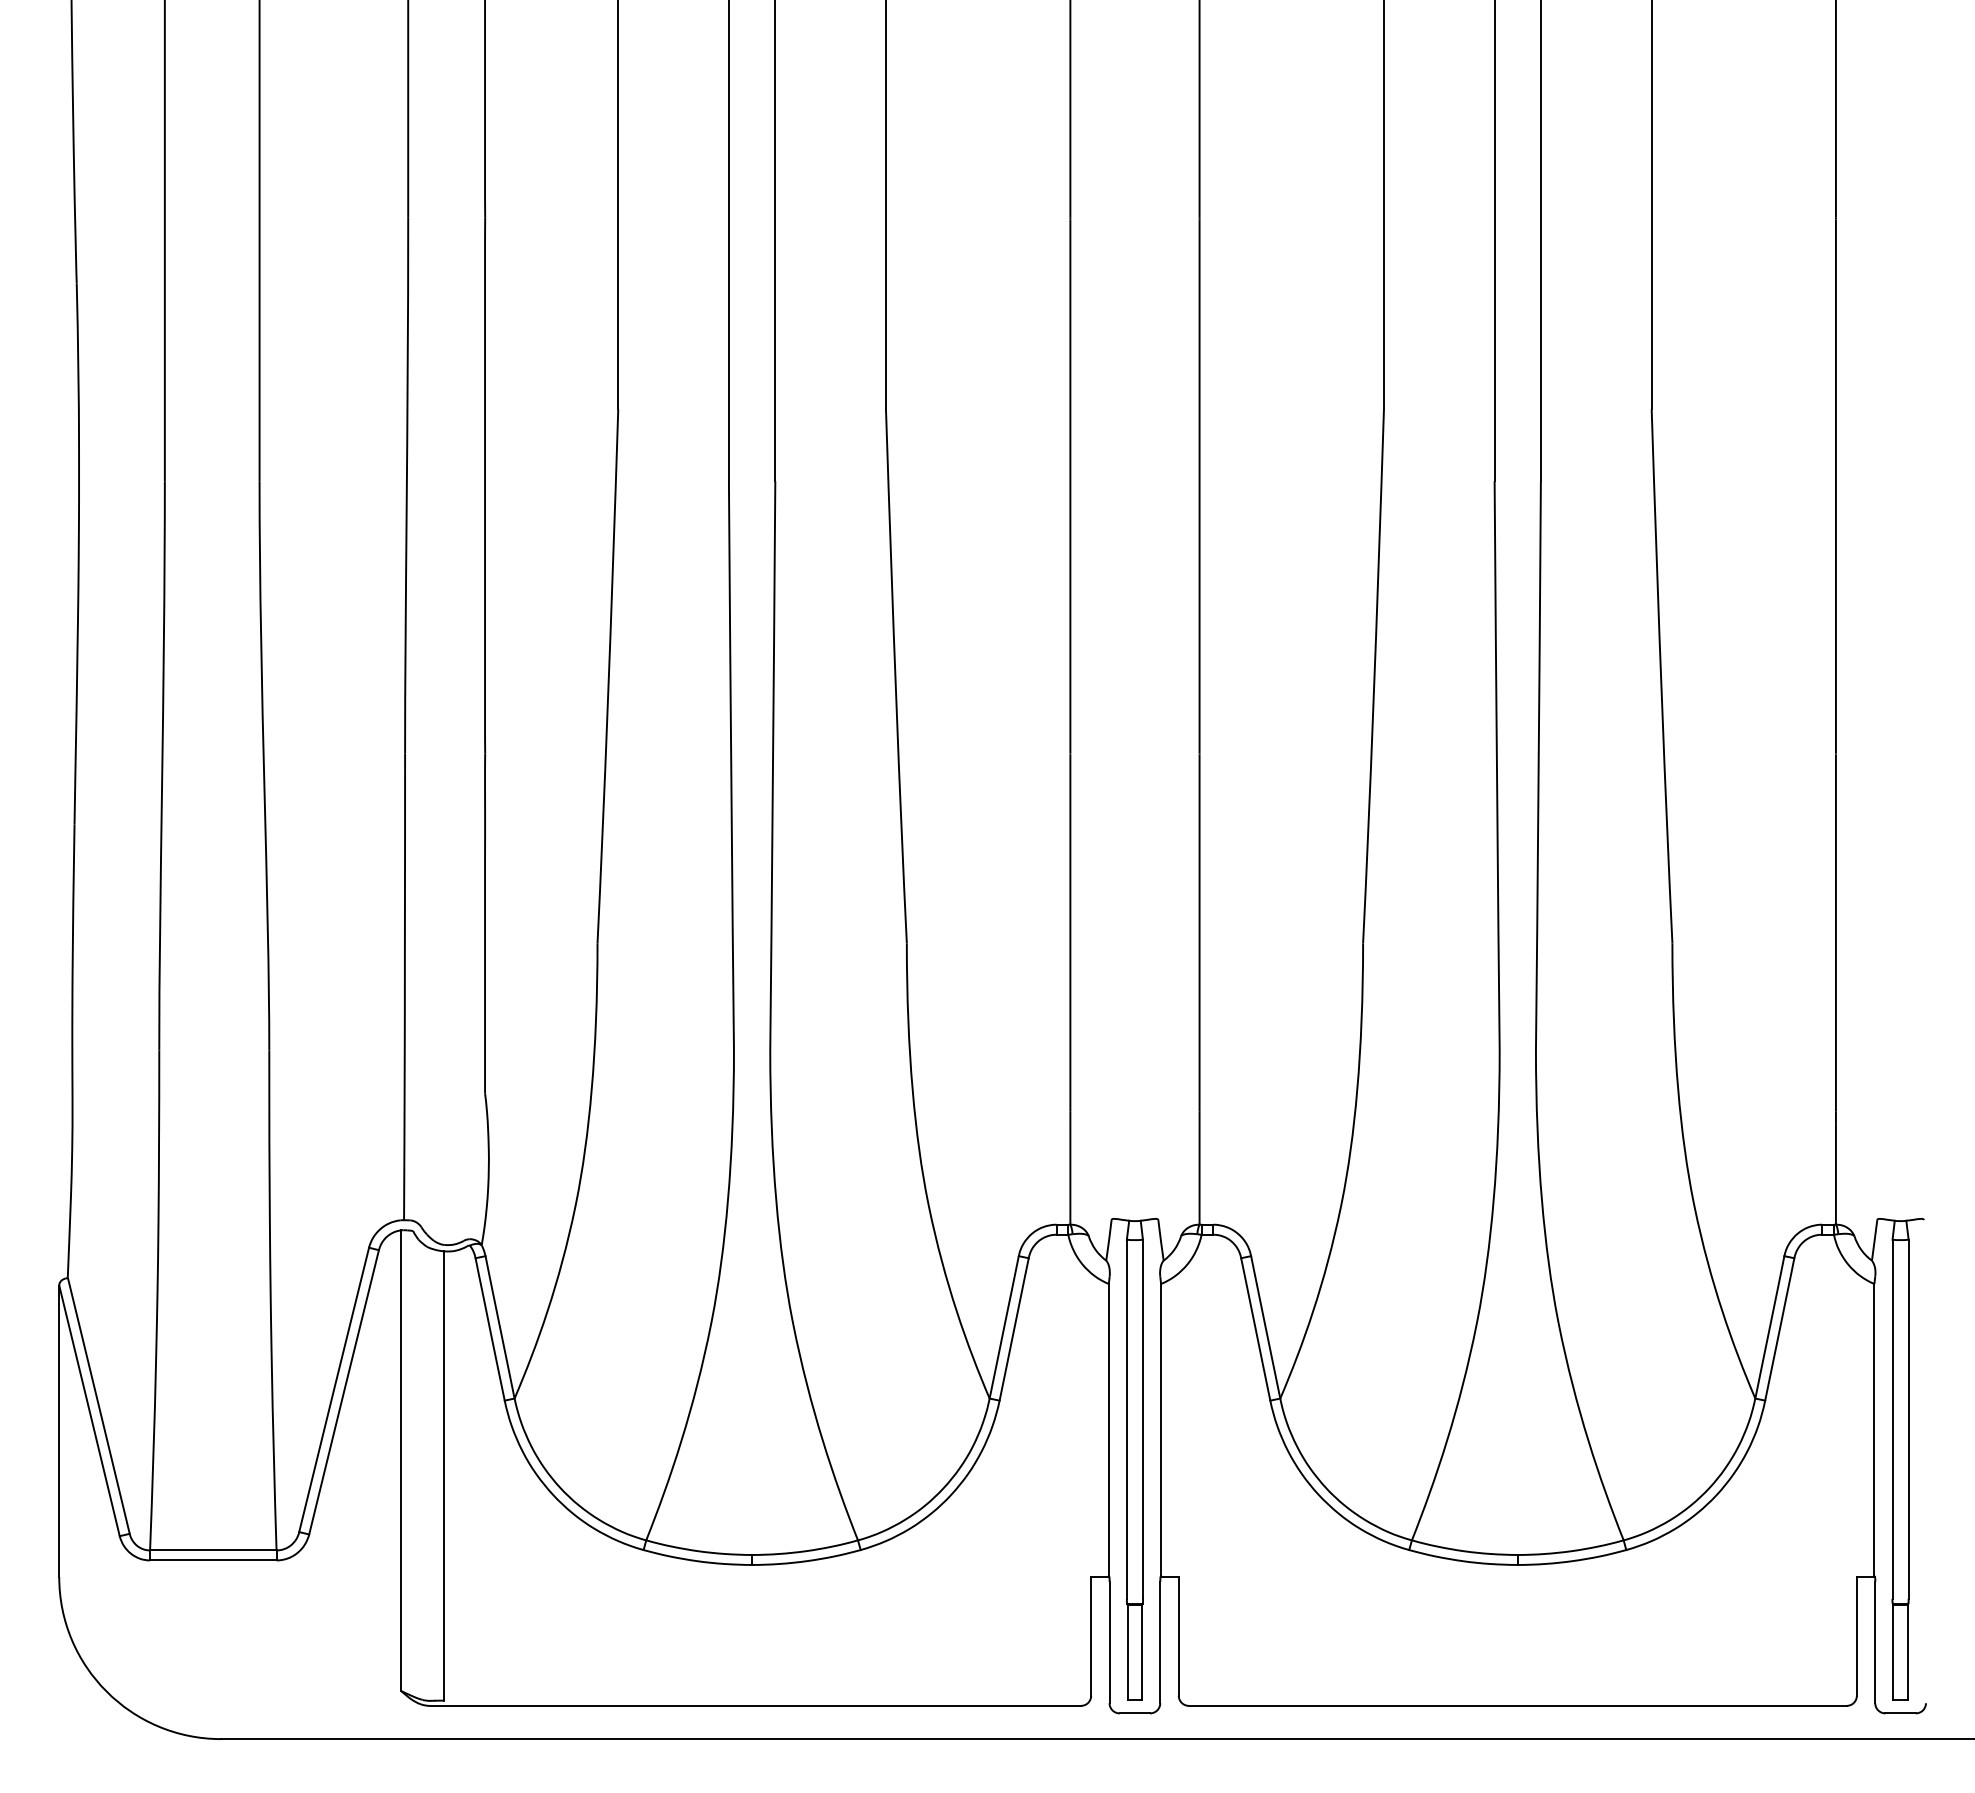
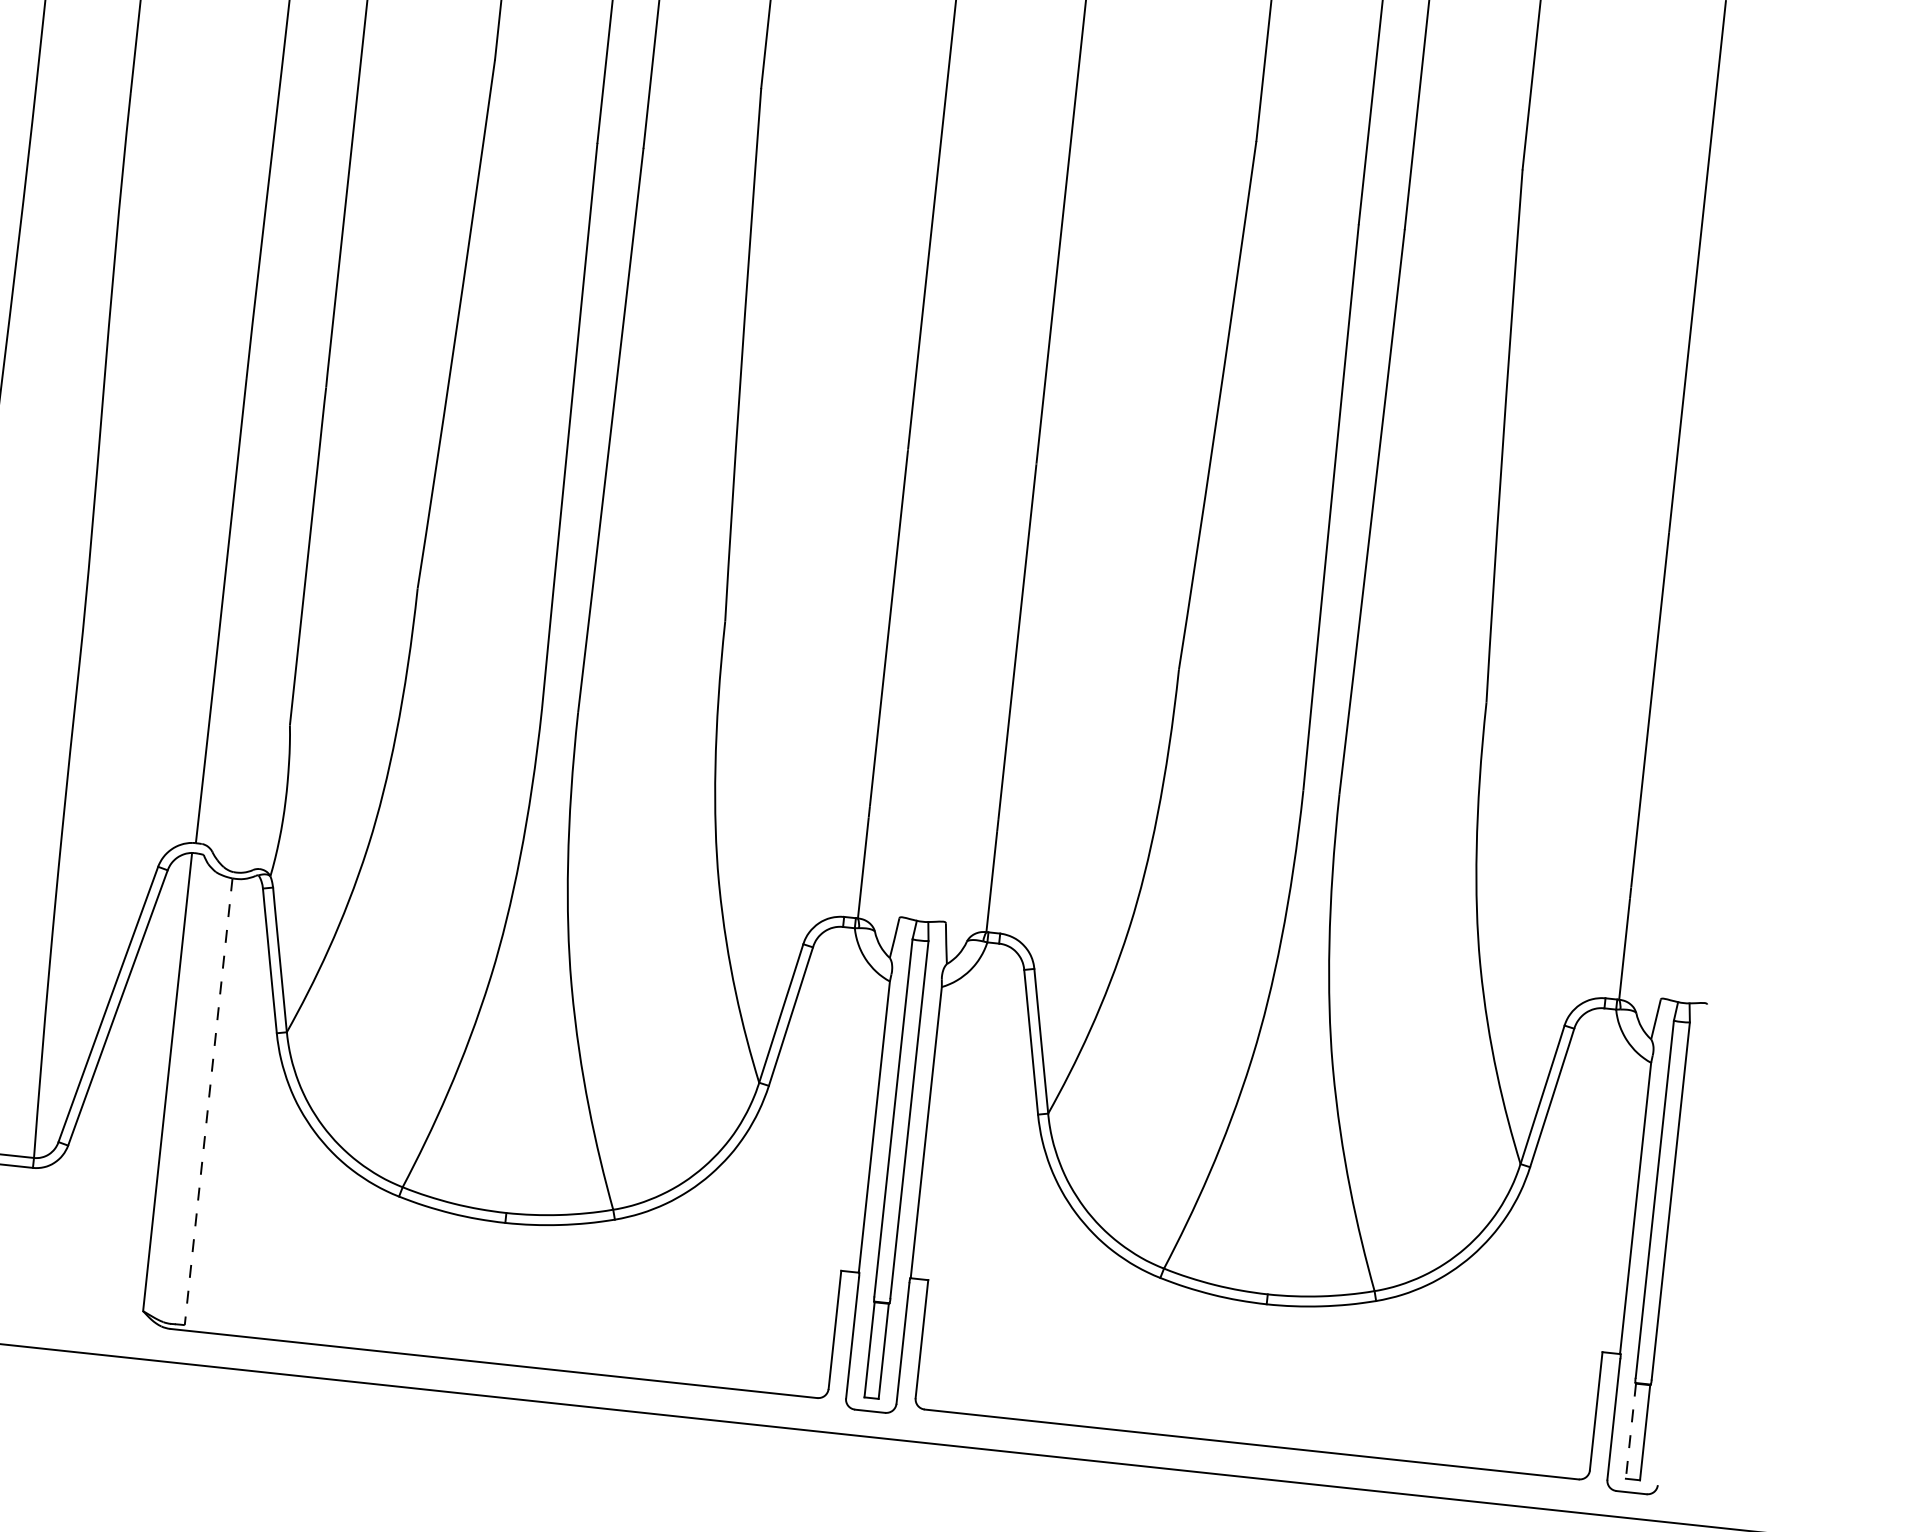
line: (444, 1475) -> (208, 1101), solid -> dashed
line: (1893, 1652) -> (1630, 1431), solid -> dashed

